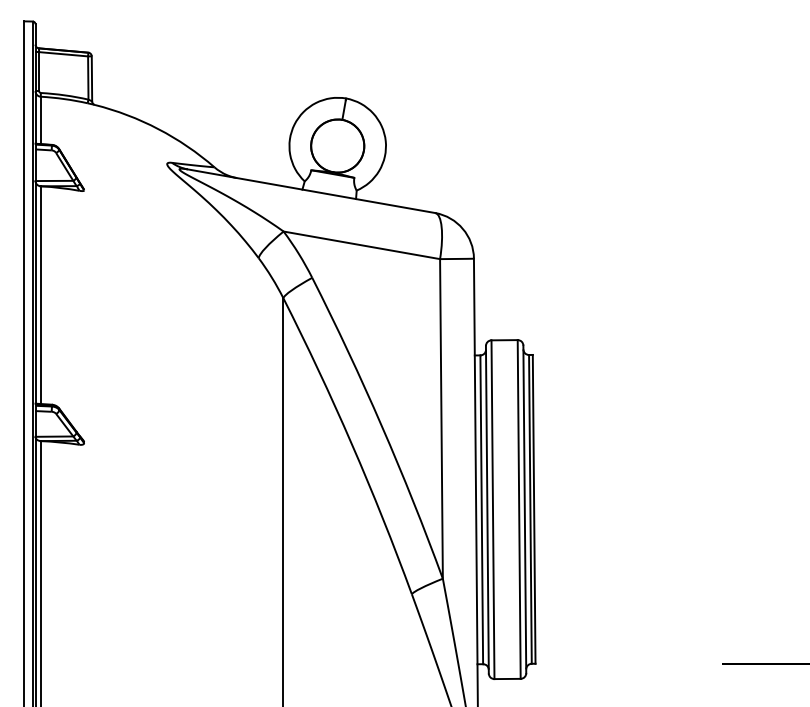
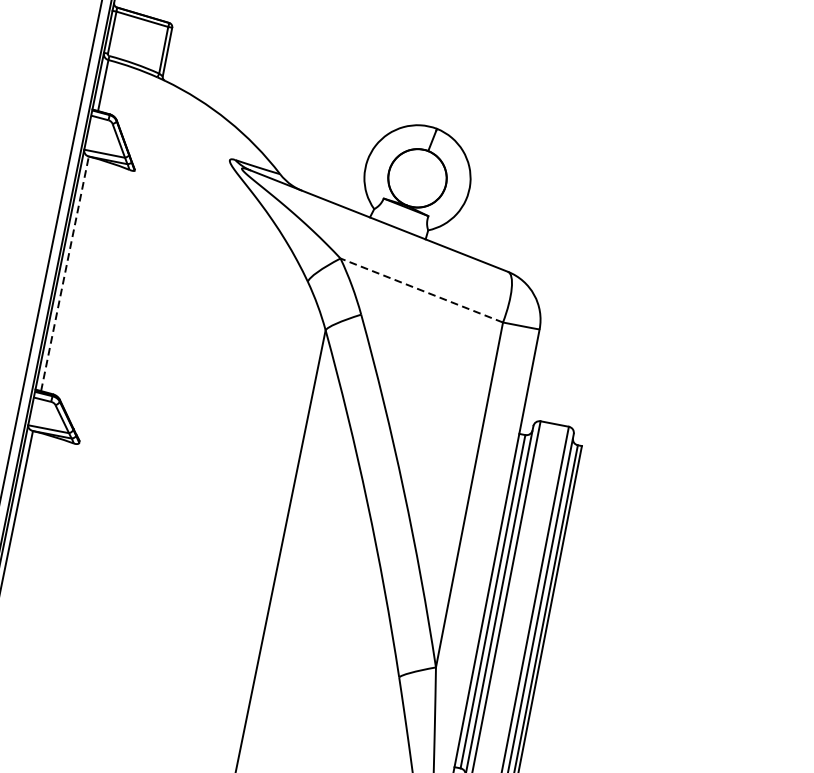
line: (361, 245) -> (421, 290), solid -> dashed
line: (40, 295) -> (64, 274), solid -> dashed

